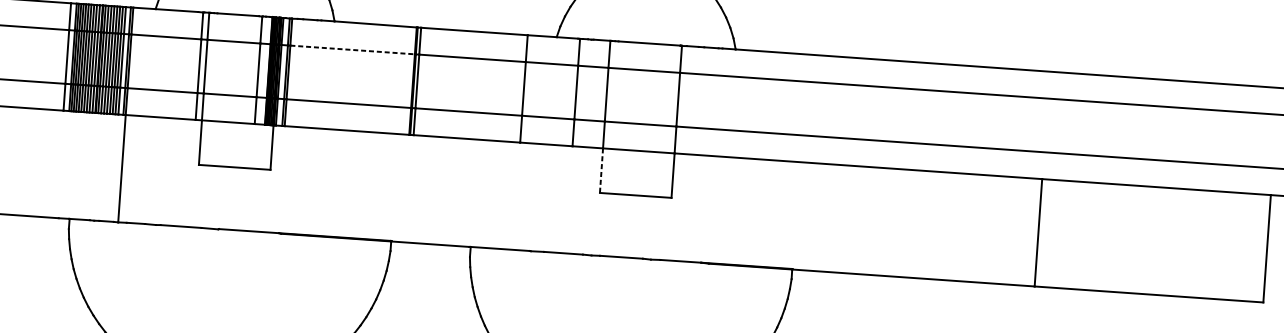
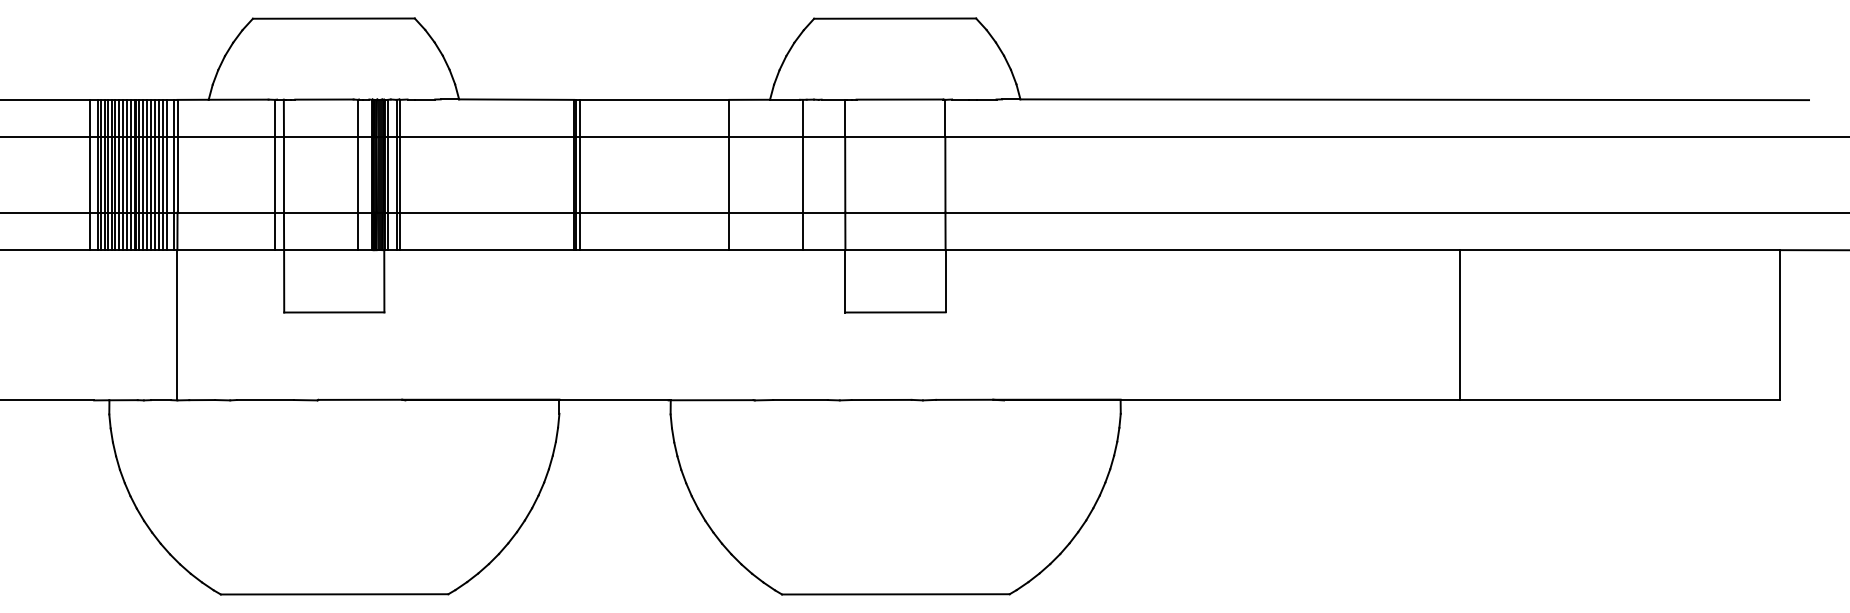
line: (352, 50) -> (487, 137), dashed -> solid
line: (601, 170) -> (845, 281), dashed -> solid

